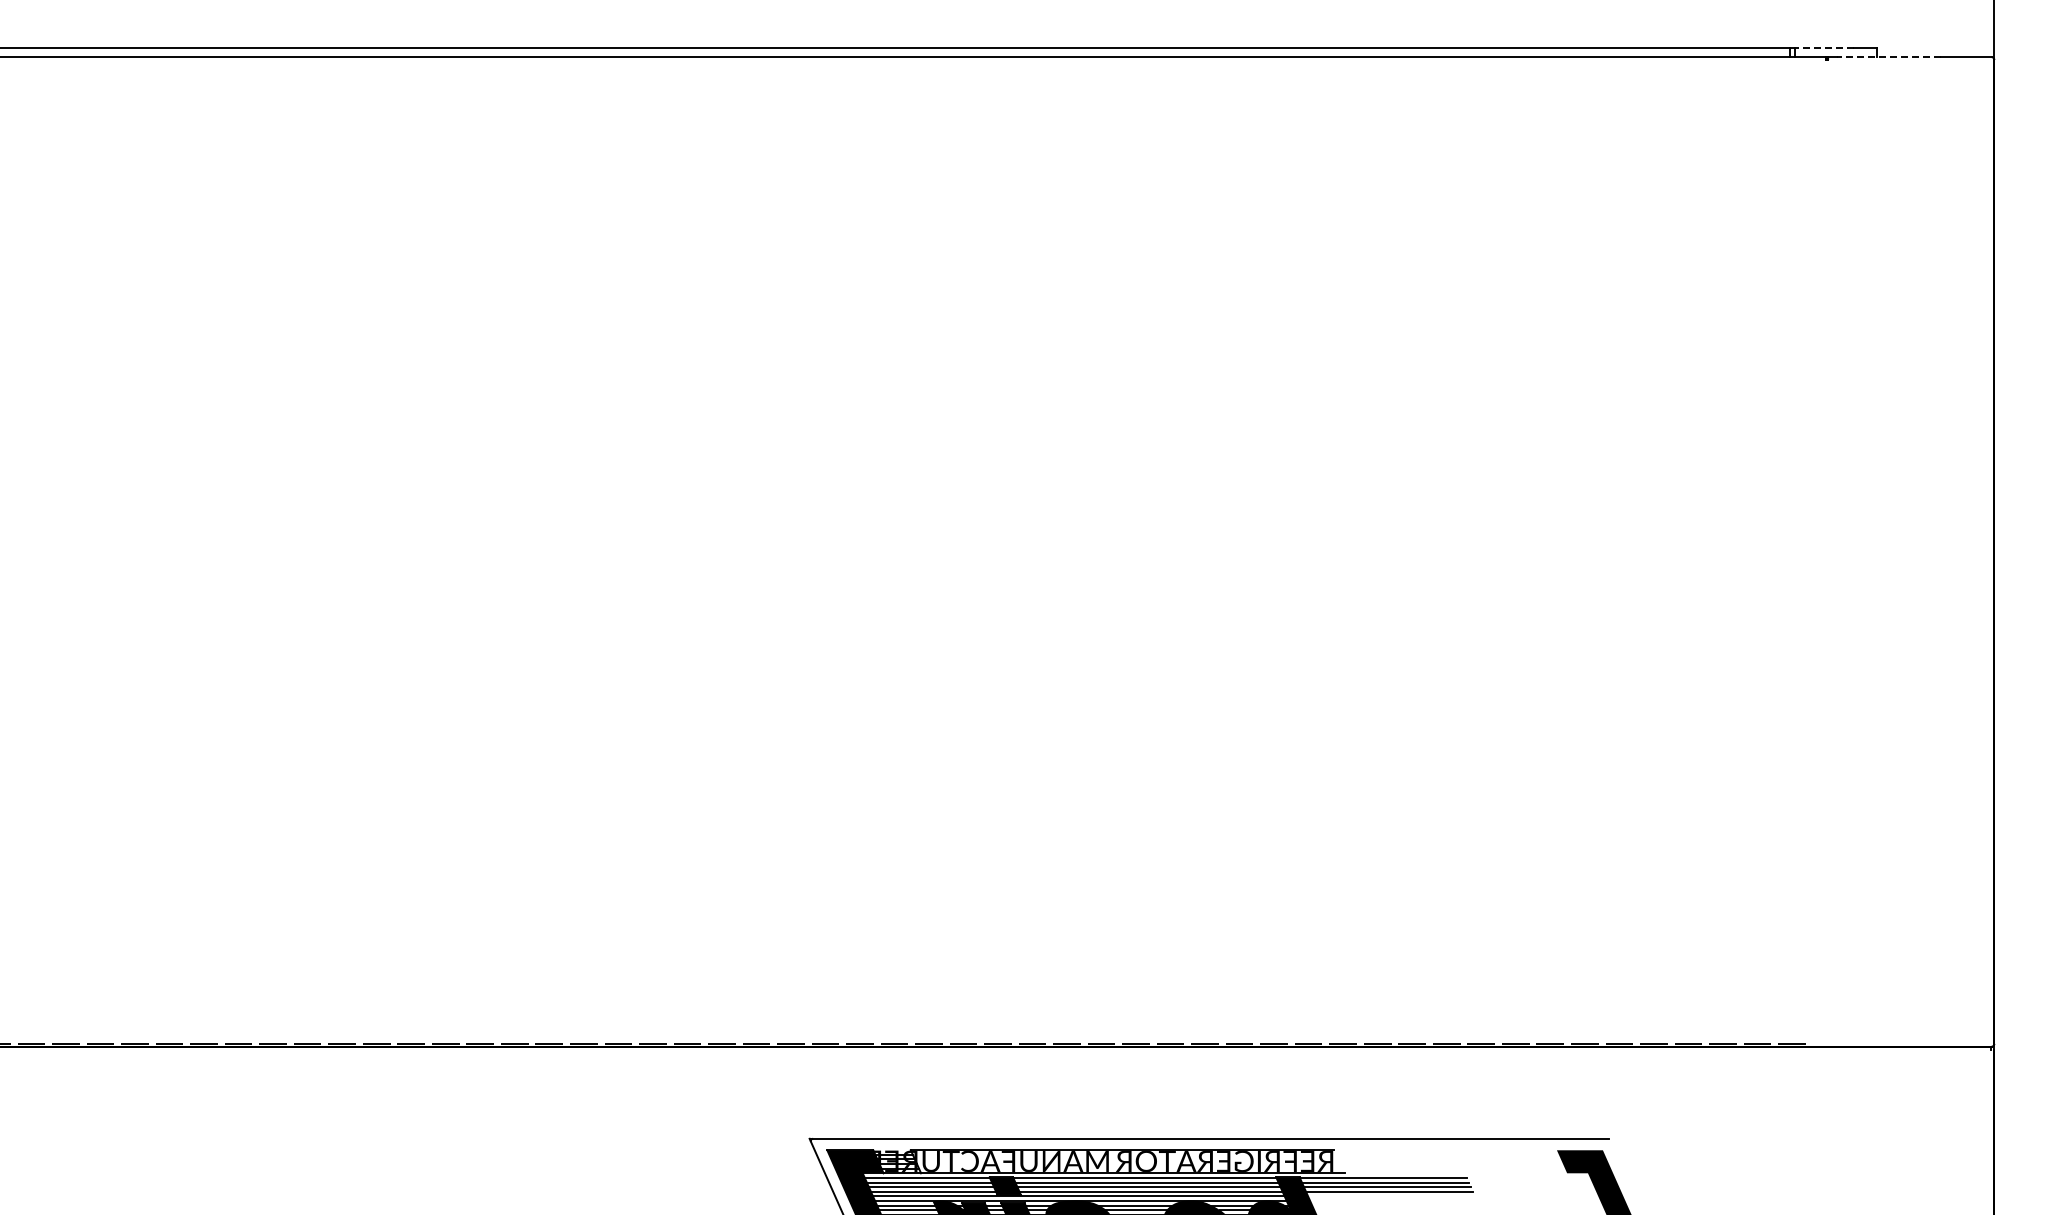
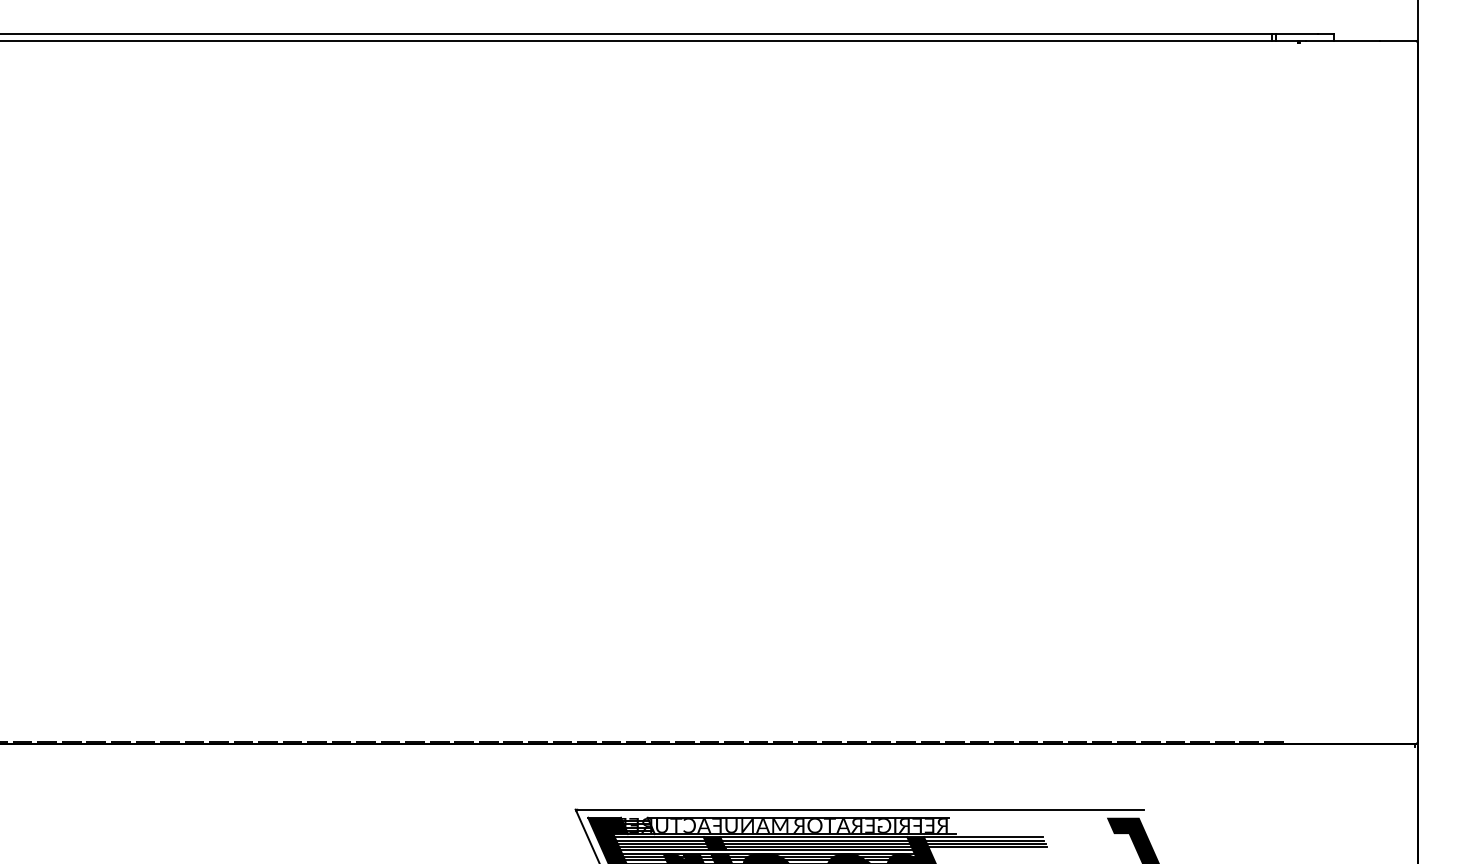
line: (1824, 47) -> (1296, 34), dashed -> solid
line: (1888, 57) -> (1342, 41), dashed -> solid

